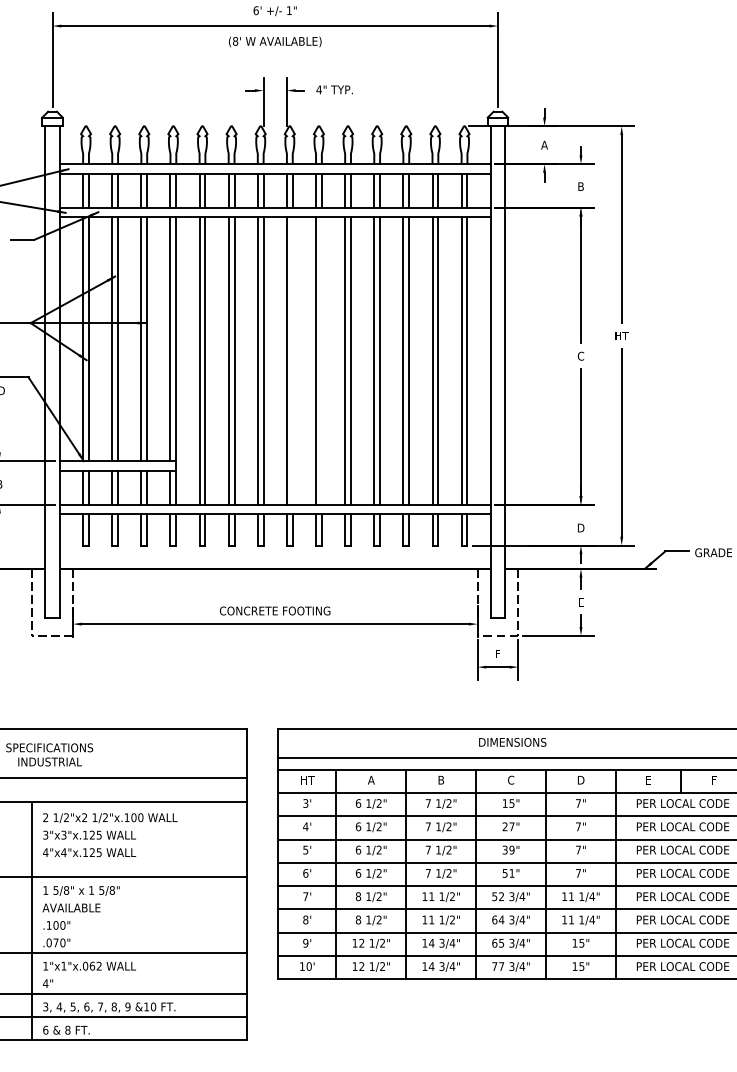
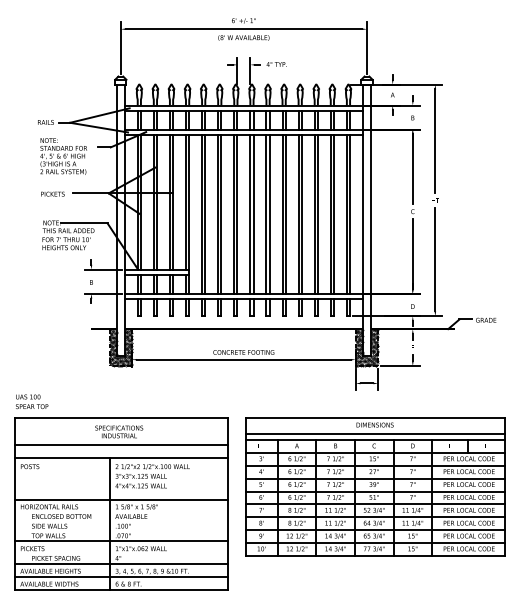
line: (292, 359) -> (253, 213), added
line: (321, 359) -> (269, 213), added
hatch: (51, 602) -> (120, 347), added
hatch: (497, 602) -> (366, 347), added

